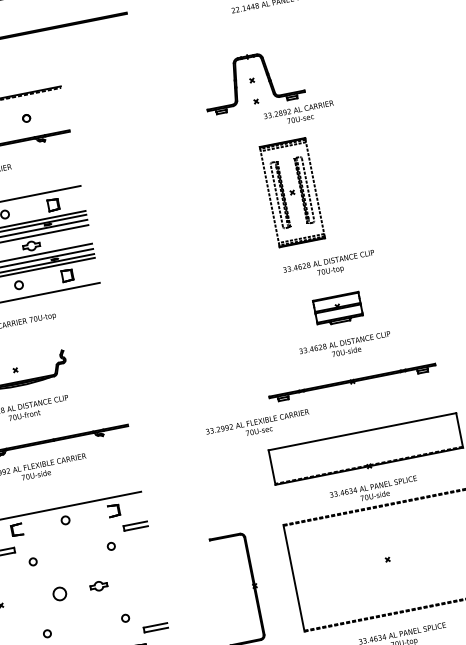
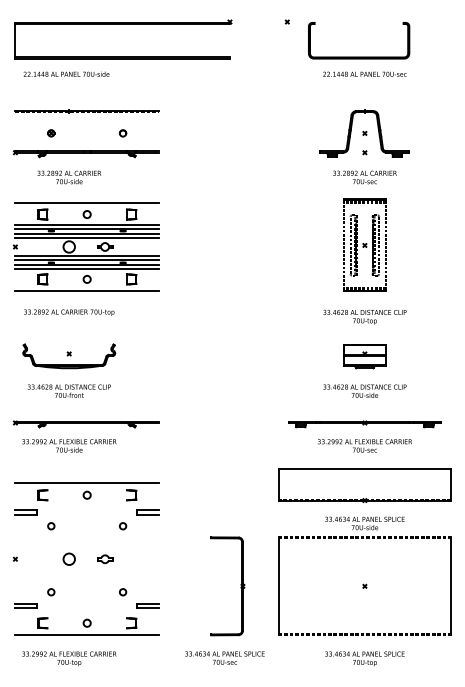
part: (251, 80) -> (364, 133), moved
part: (291, 191) -> (364, 244), moved
text: (257, 425) -> (364, 445), moved

